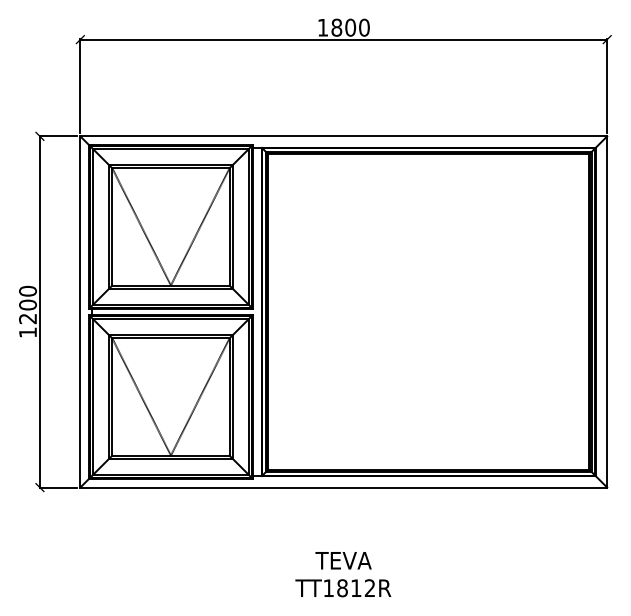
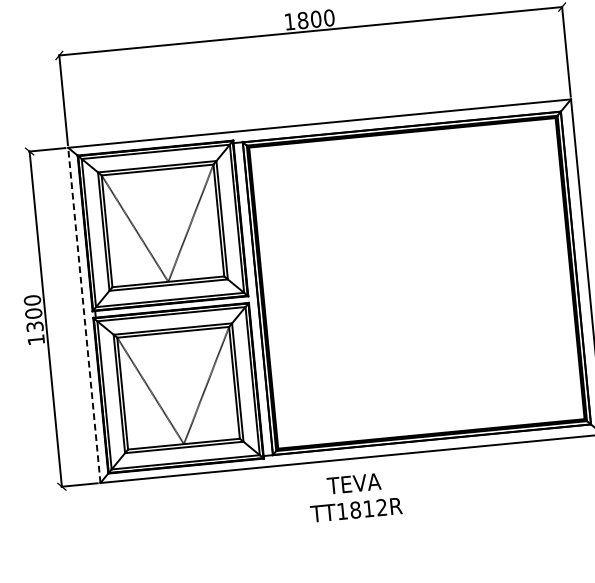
line: (80, 311) -> (84, 314), solid -> dashed
text: (28, 318) -> (35, 326), 1200 -> 1300
text: (343, 574) -> (355, 496), moved

